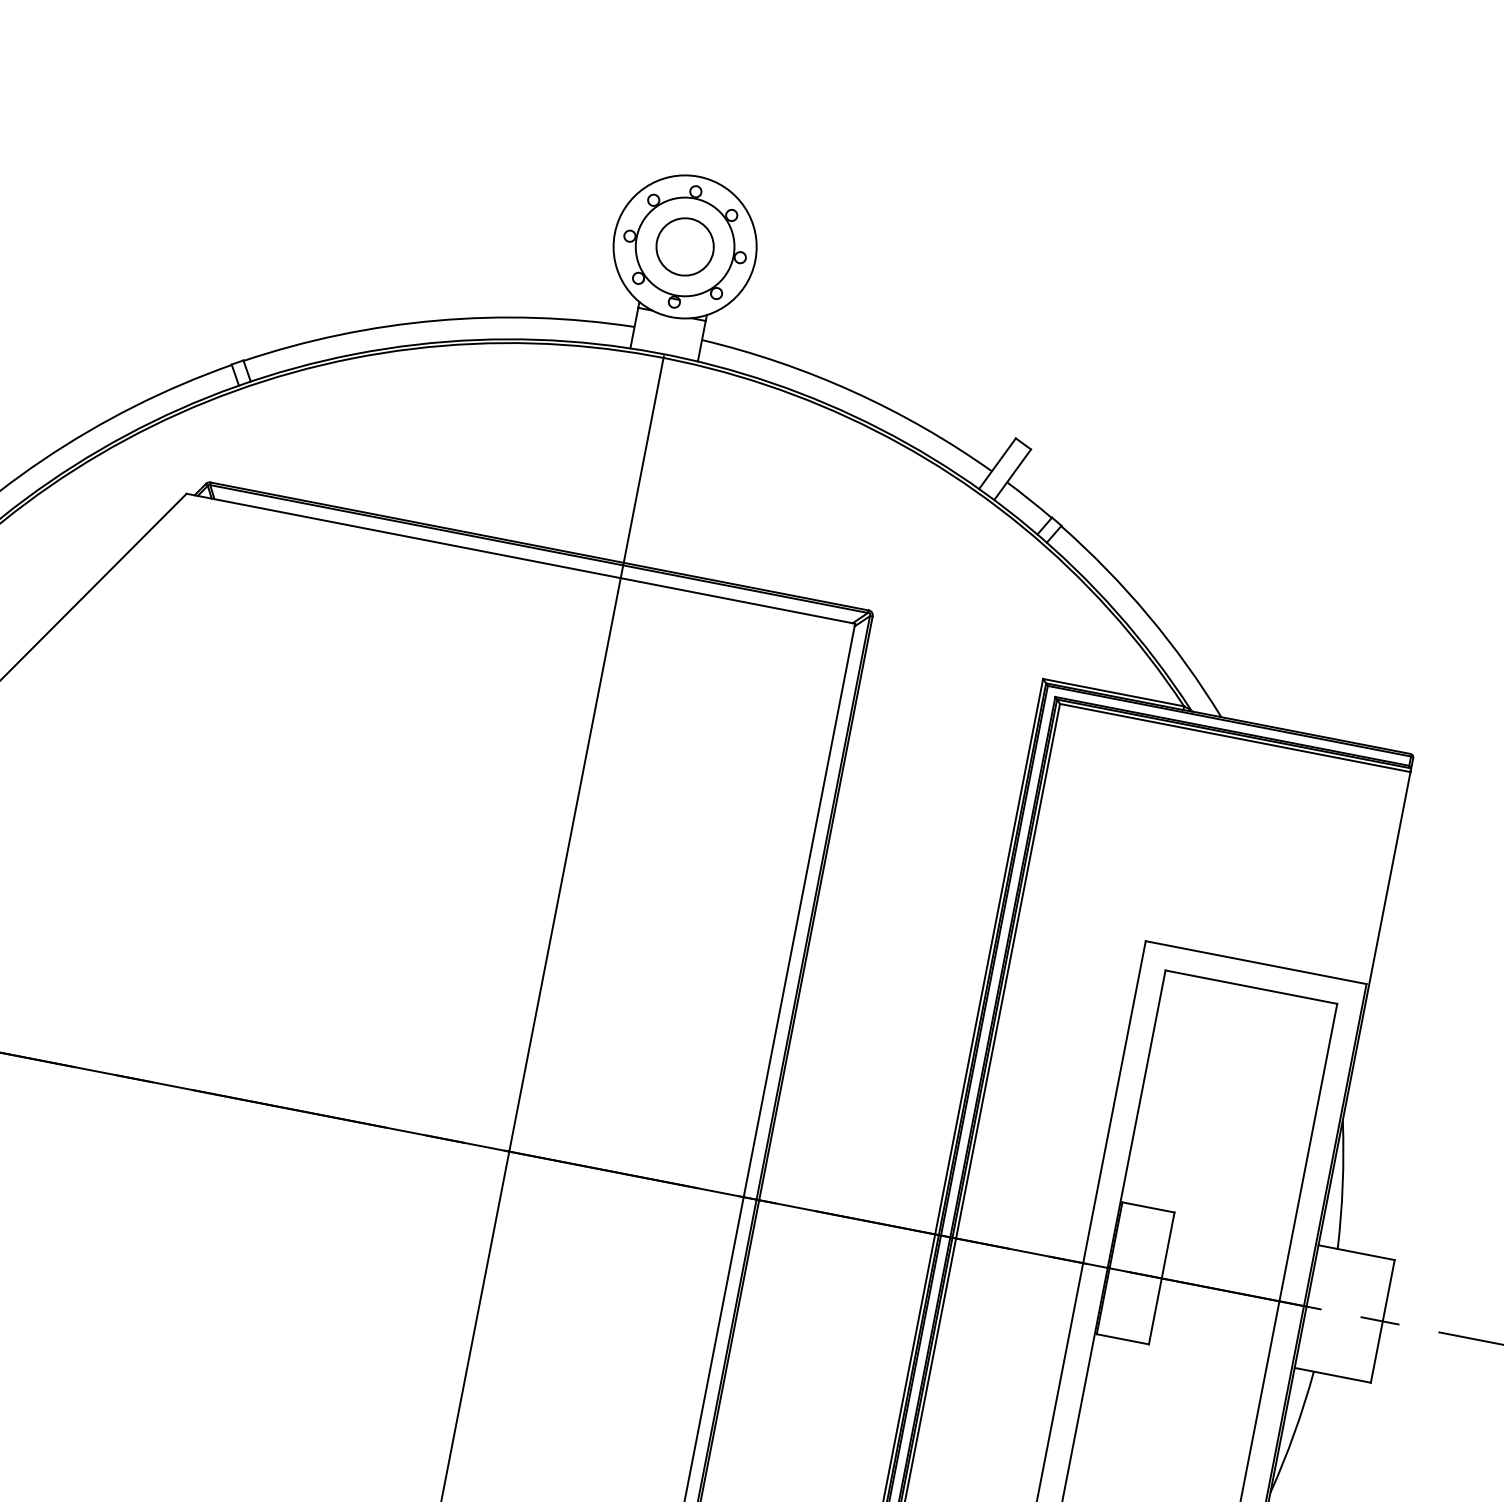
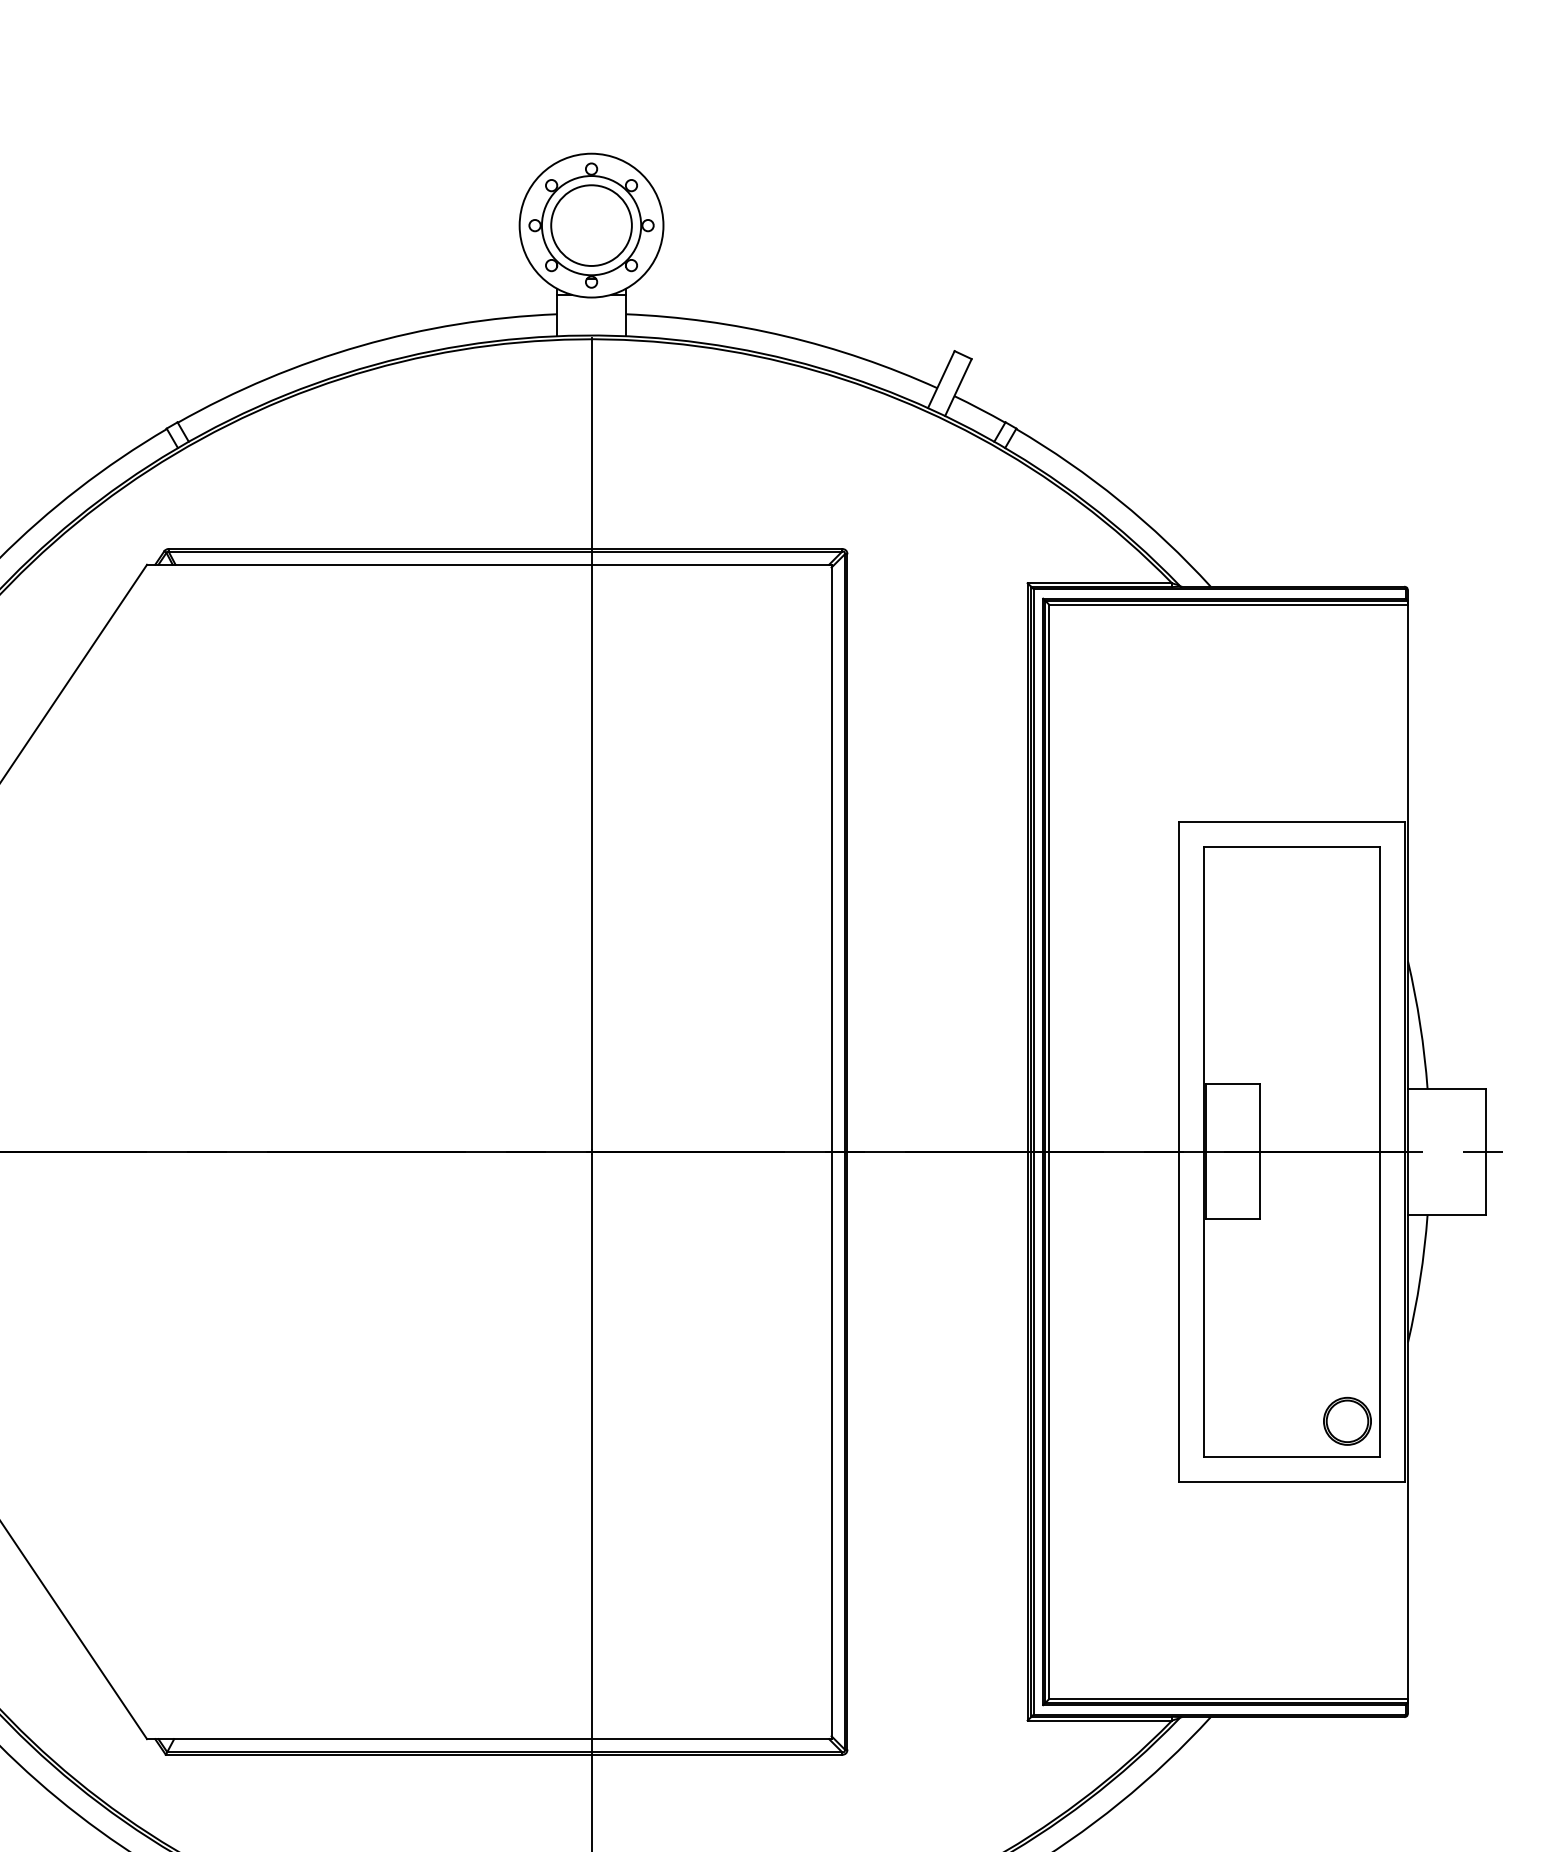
circle: (685, 246) -> (591, 225), size x1.4

